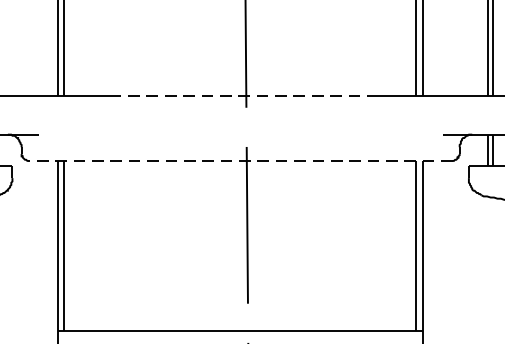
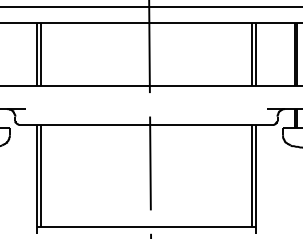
line: (240, 95) -> (146, 85), dashed -> solid
line: (239, 160) -> (145, 124), dashed -> solid

